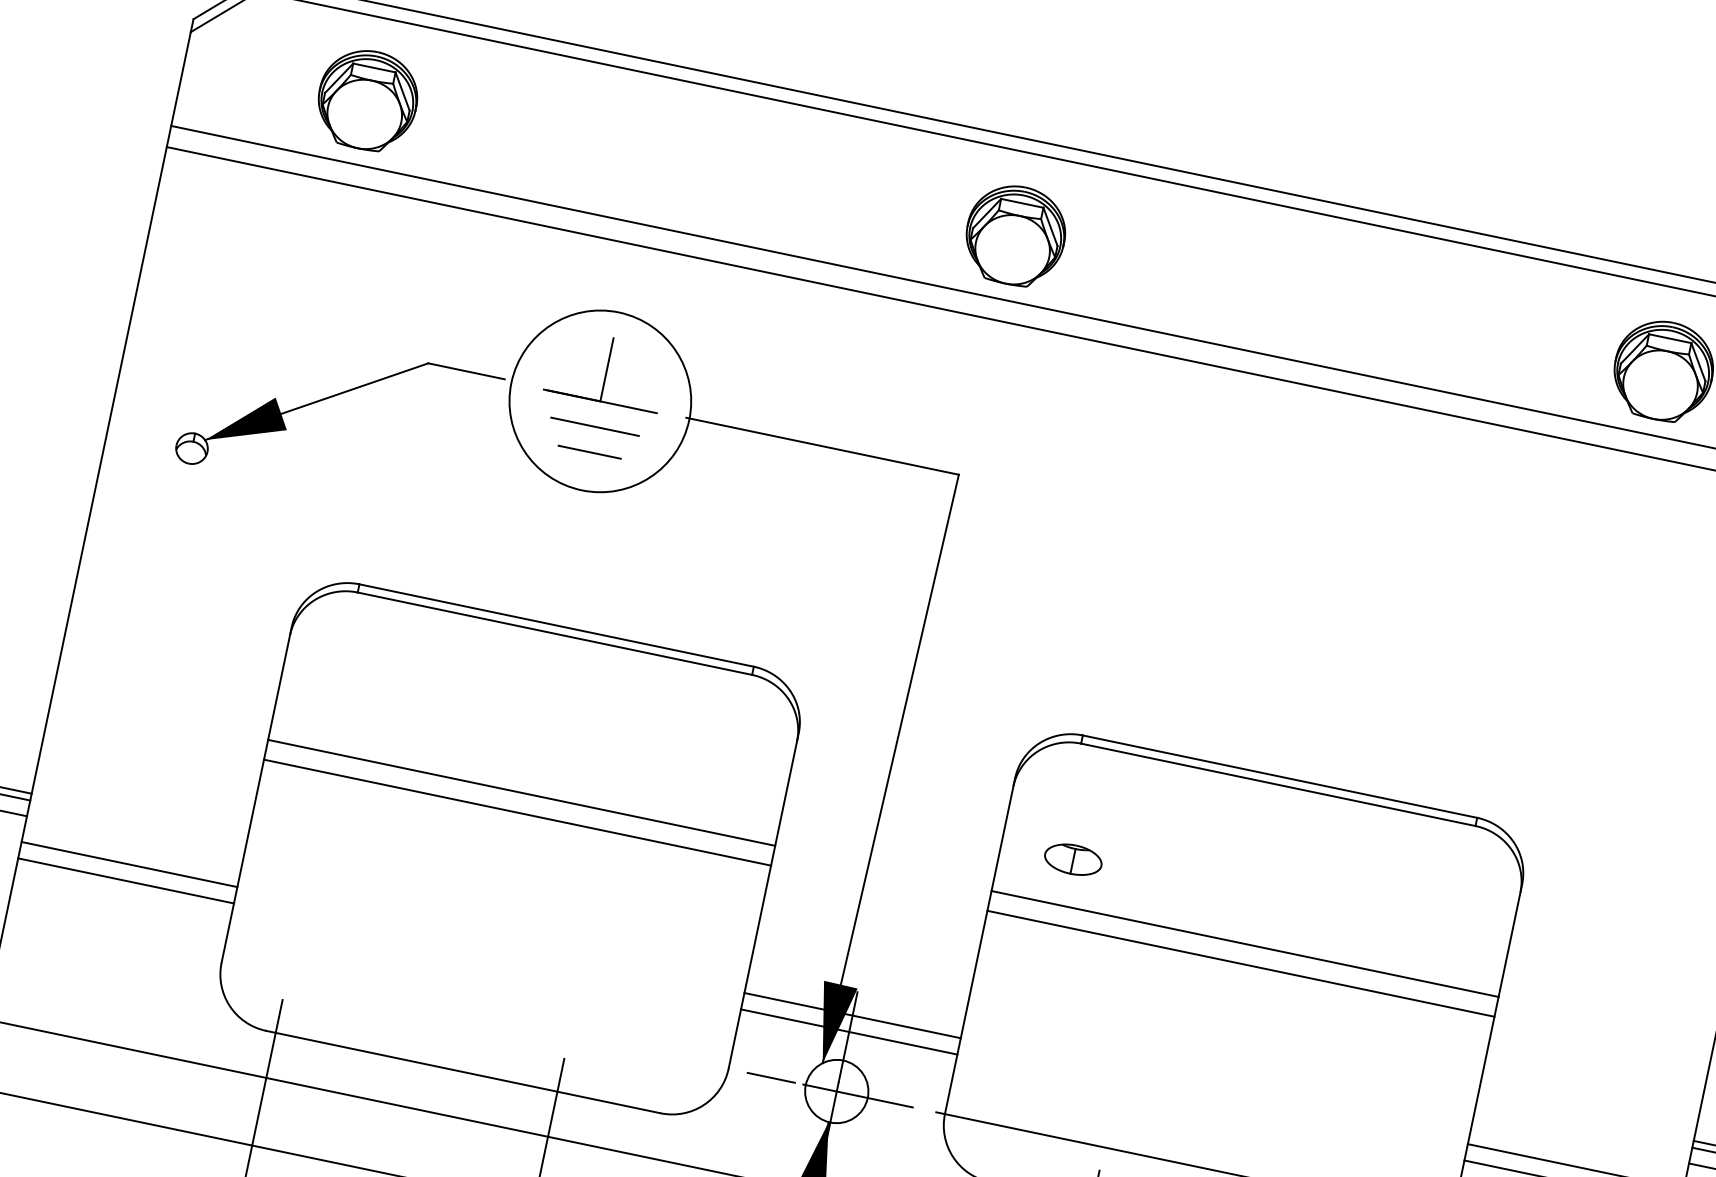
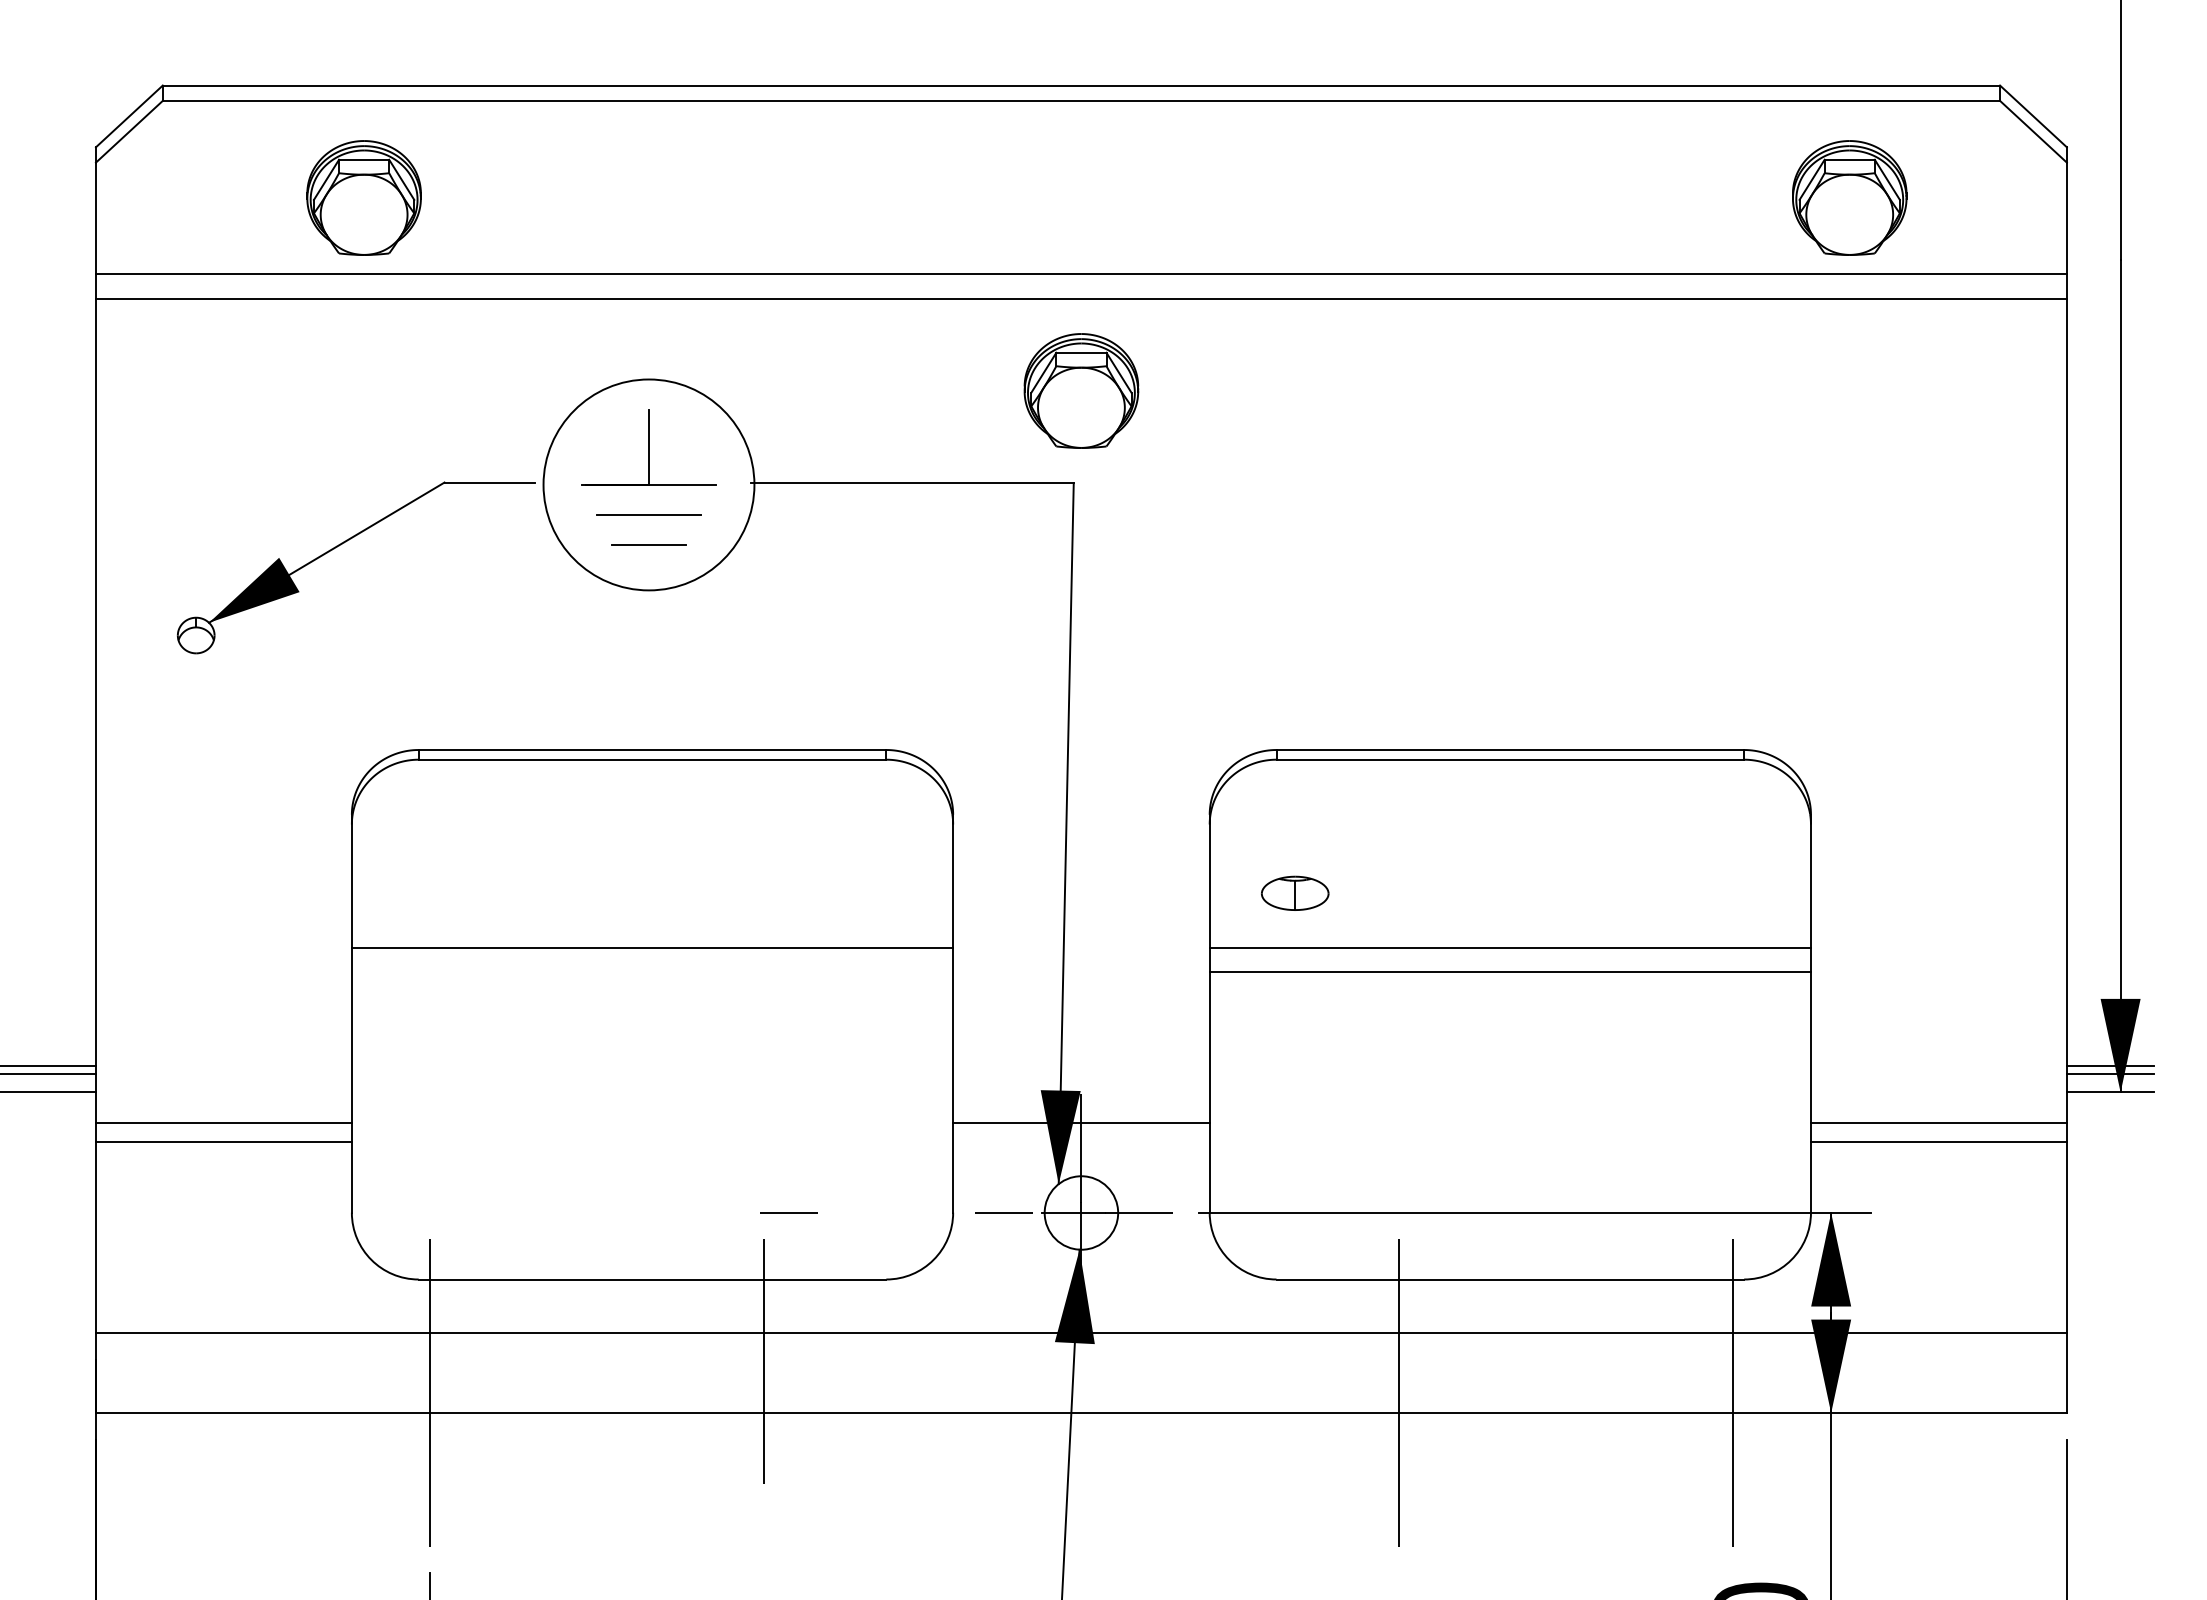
part: (367, 99) -> (363, 197), moved
part: (1015, 235) -> (1081, 390), moved
line: (517, 812) -> (652, 971), removed
line: (849, 1032) -> (1081, 1142), removed
line: (589, 1039) -> (788, 1212), added

